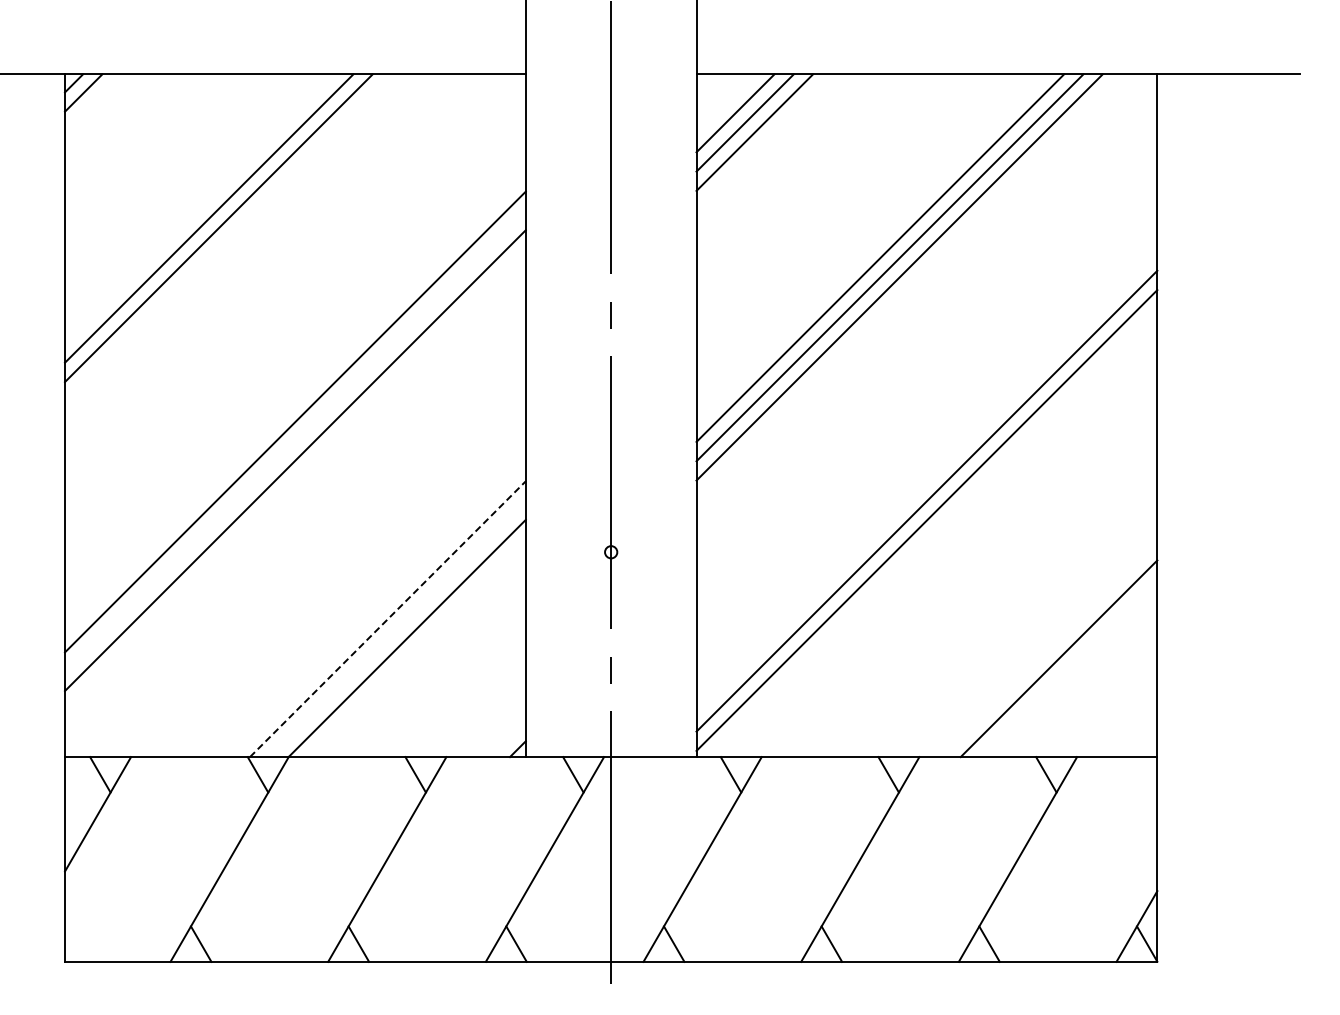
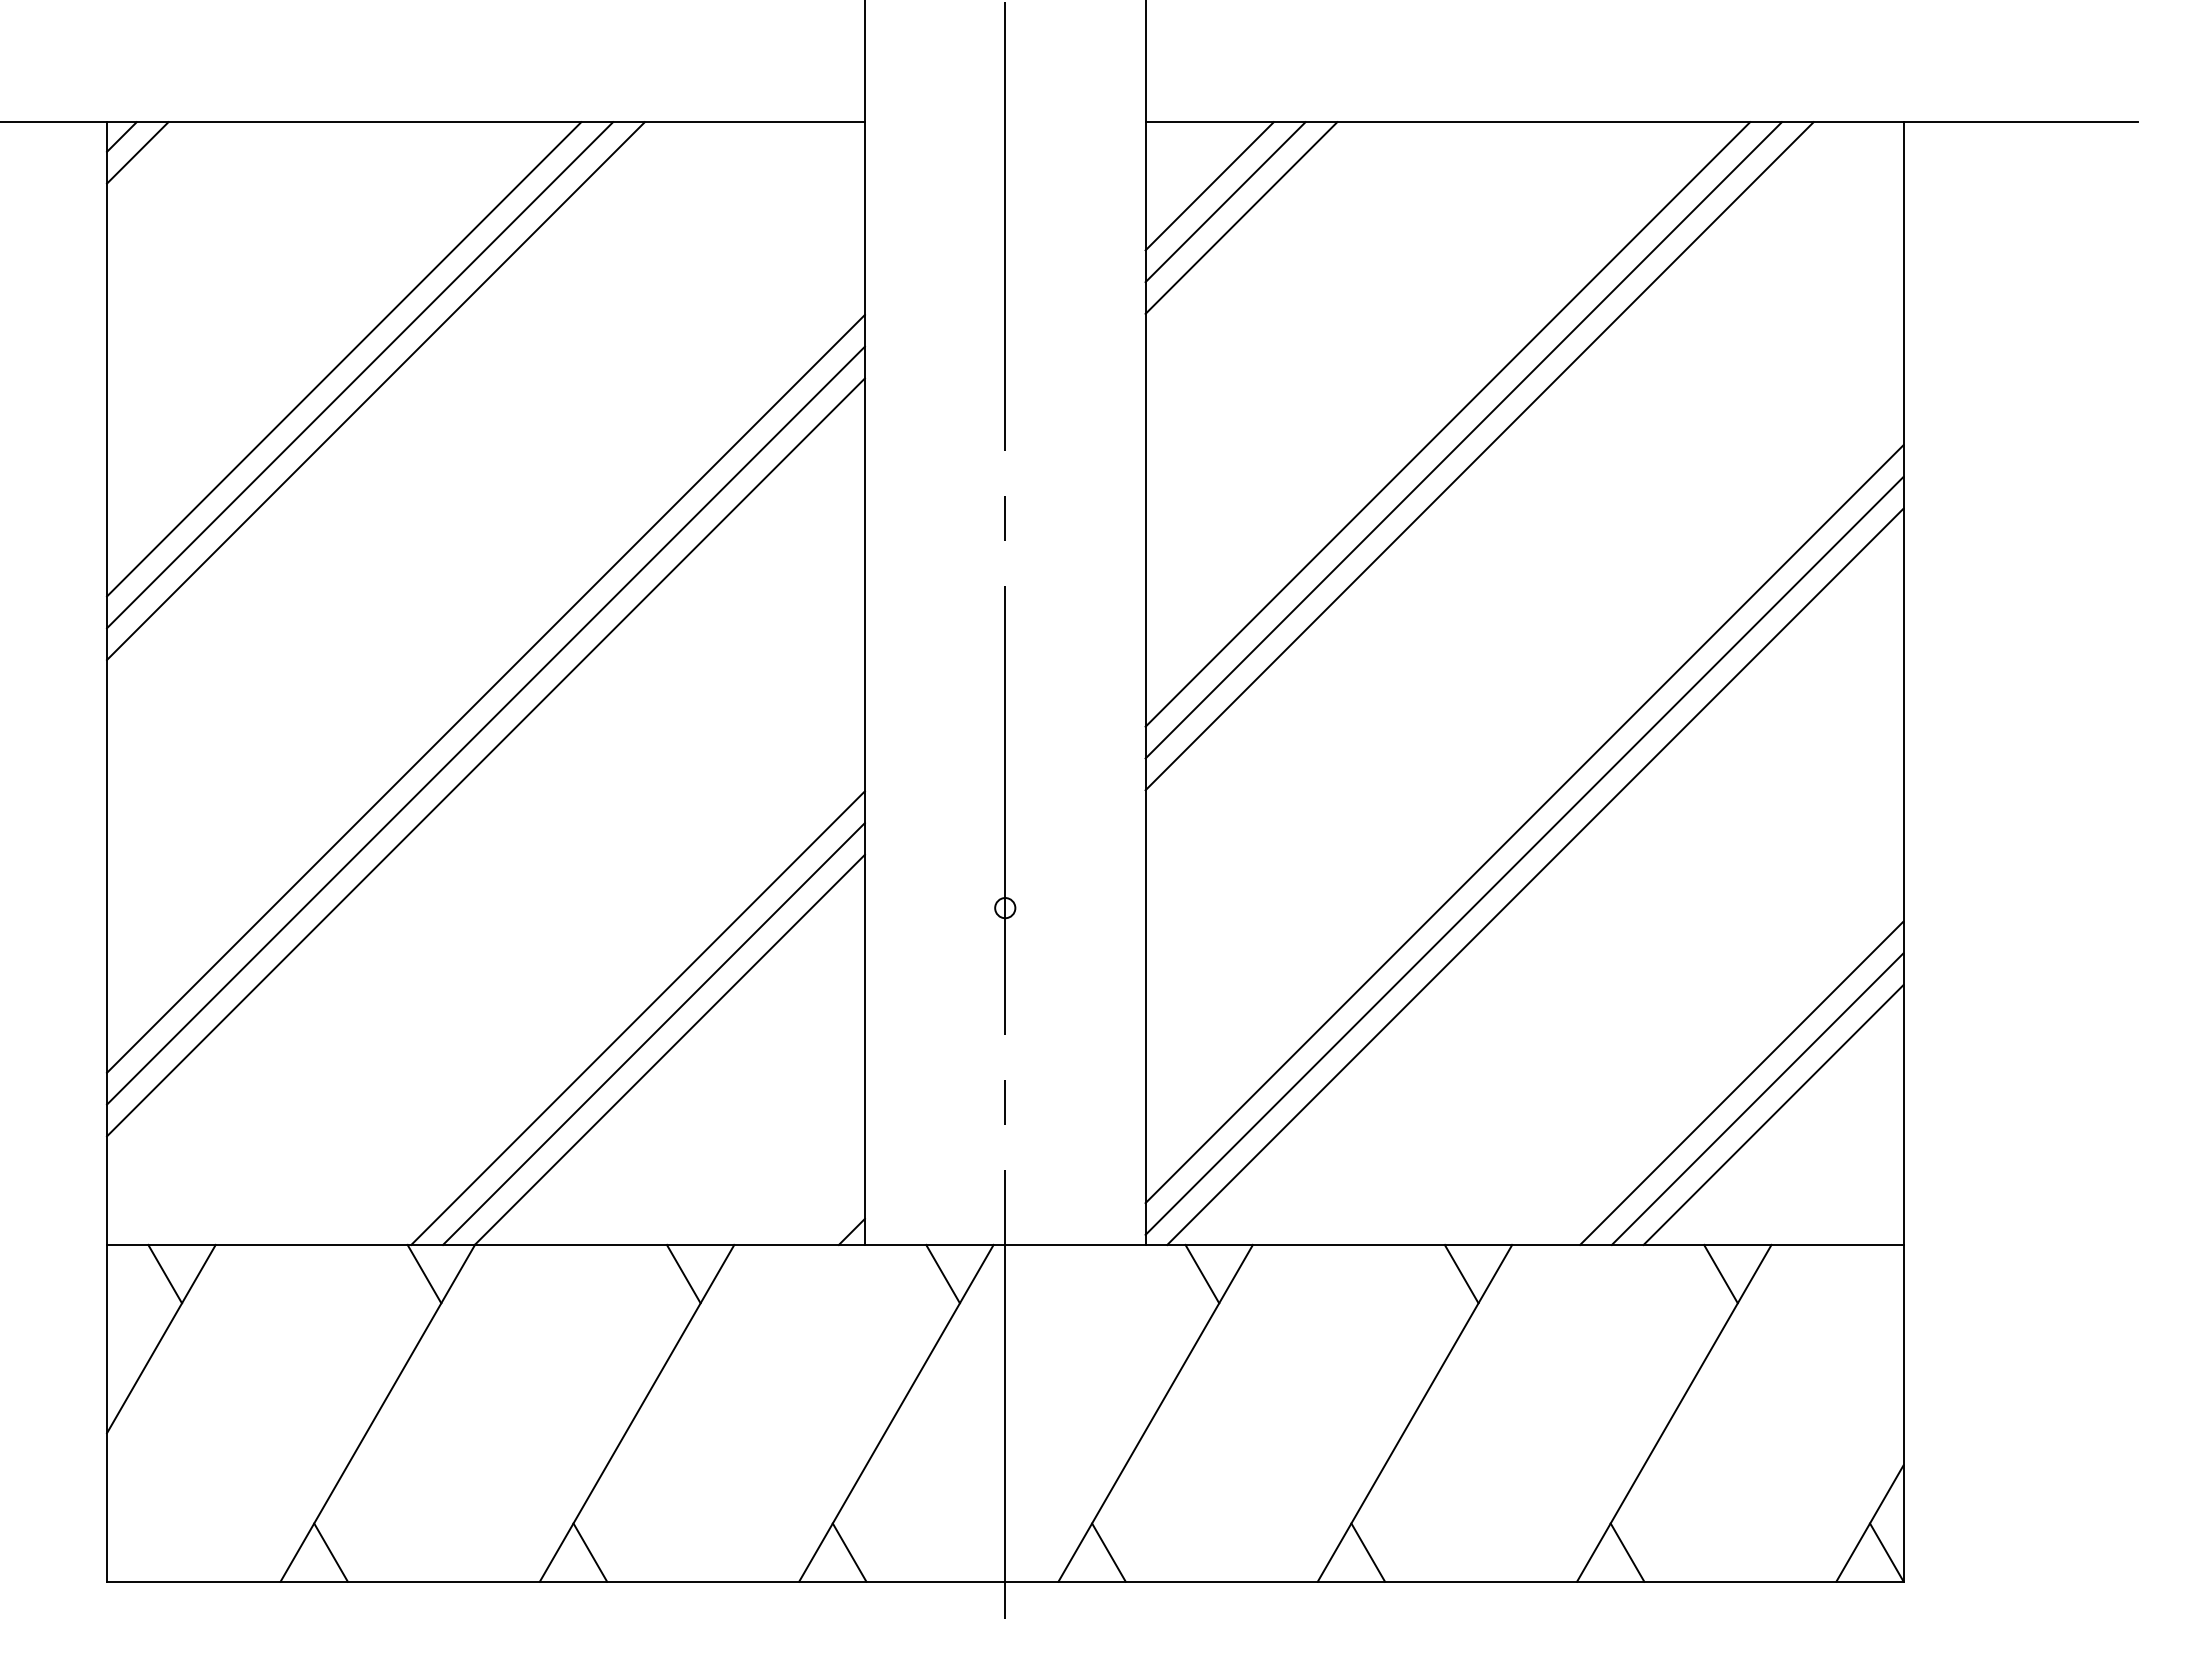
line: (228, 237) -> (375, 390), added
line: (295, 440) -> (486, 724), added
line: (933, 533) -> (1535, 877), added
line: (388, 618) -> (639, 1017), dashed -> solid
line: (397, 628) -> (653, 1033), added
line: (1068, 668) -> (1757, 1099), added
line: (1078, 678) -> (1773, 1115), added

